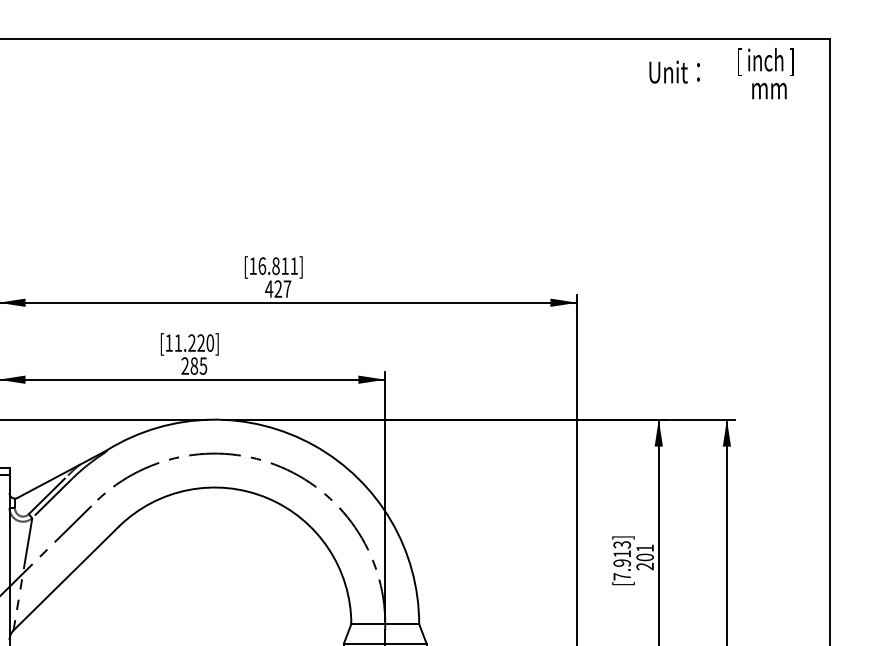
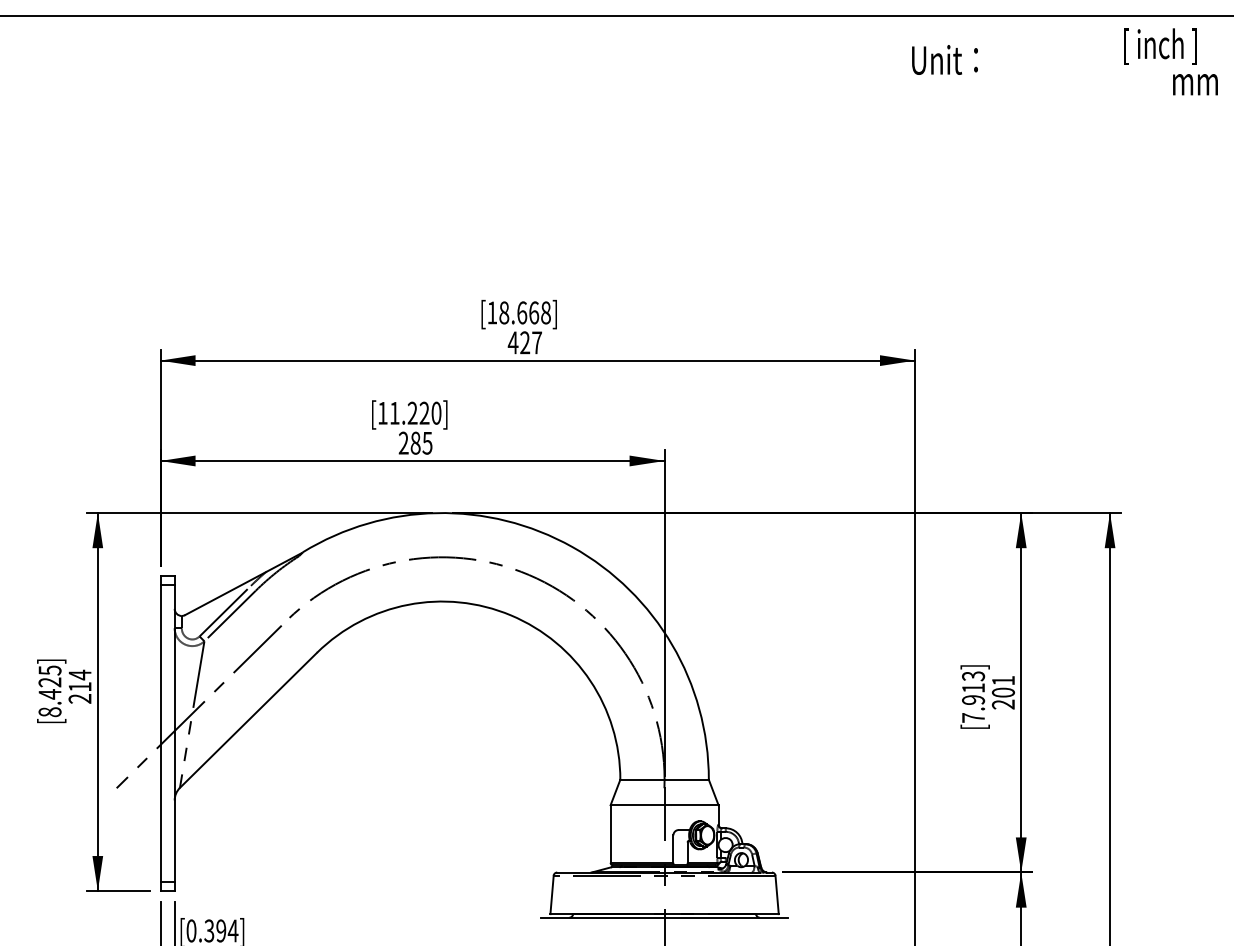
text: (674, 71) -> (944, 59), moved
text: (769, 90) -> (1195, 84), moved
text: (277, 265) -> (524, 312), [16.811] -> [18.668]

